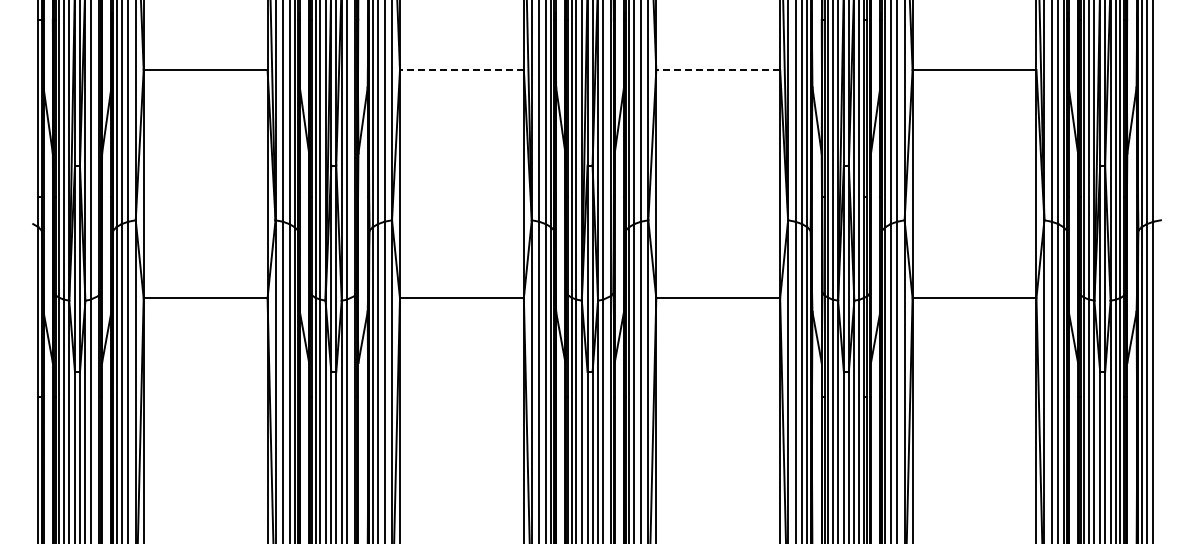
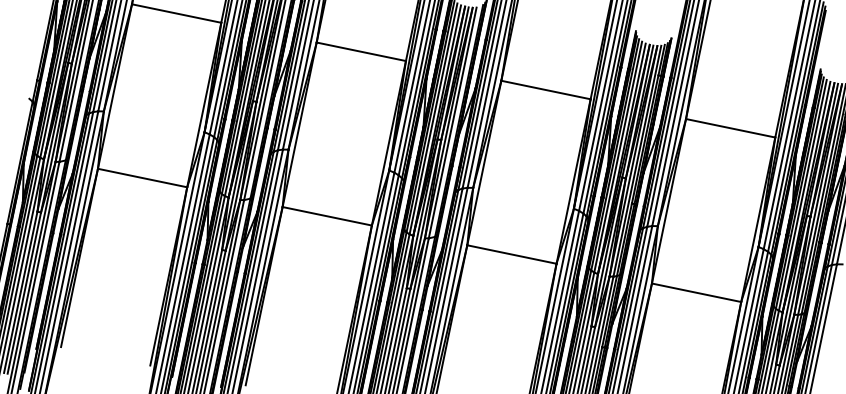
line: (461, 70) -> (360, 52), dashed -> solid
line: (718, 70) -> (546, 90), dashed -> solid

